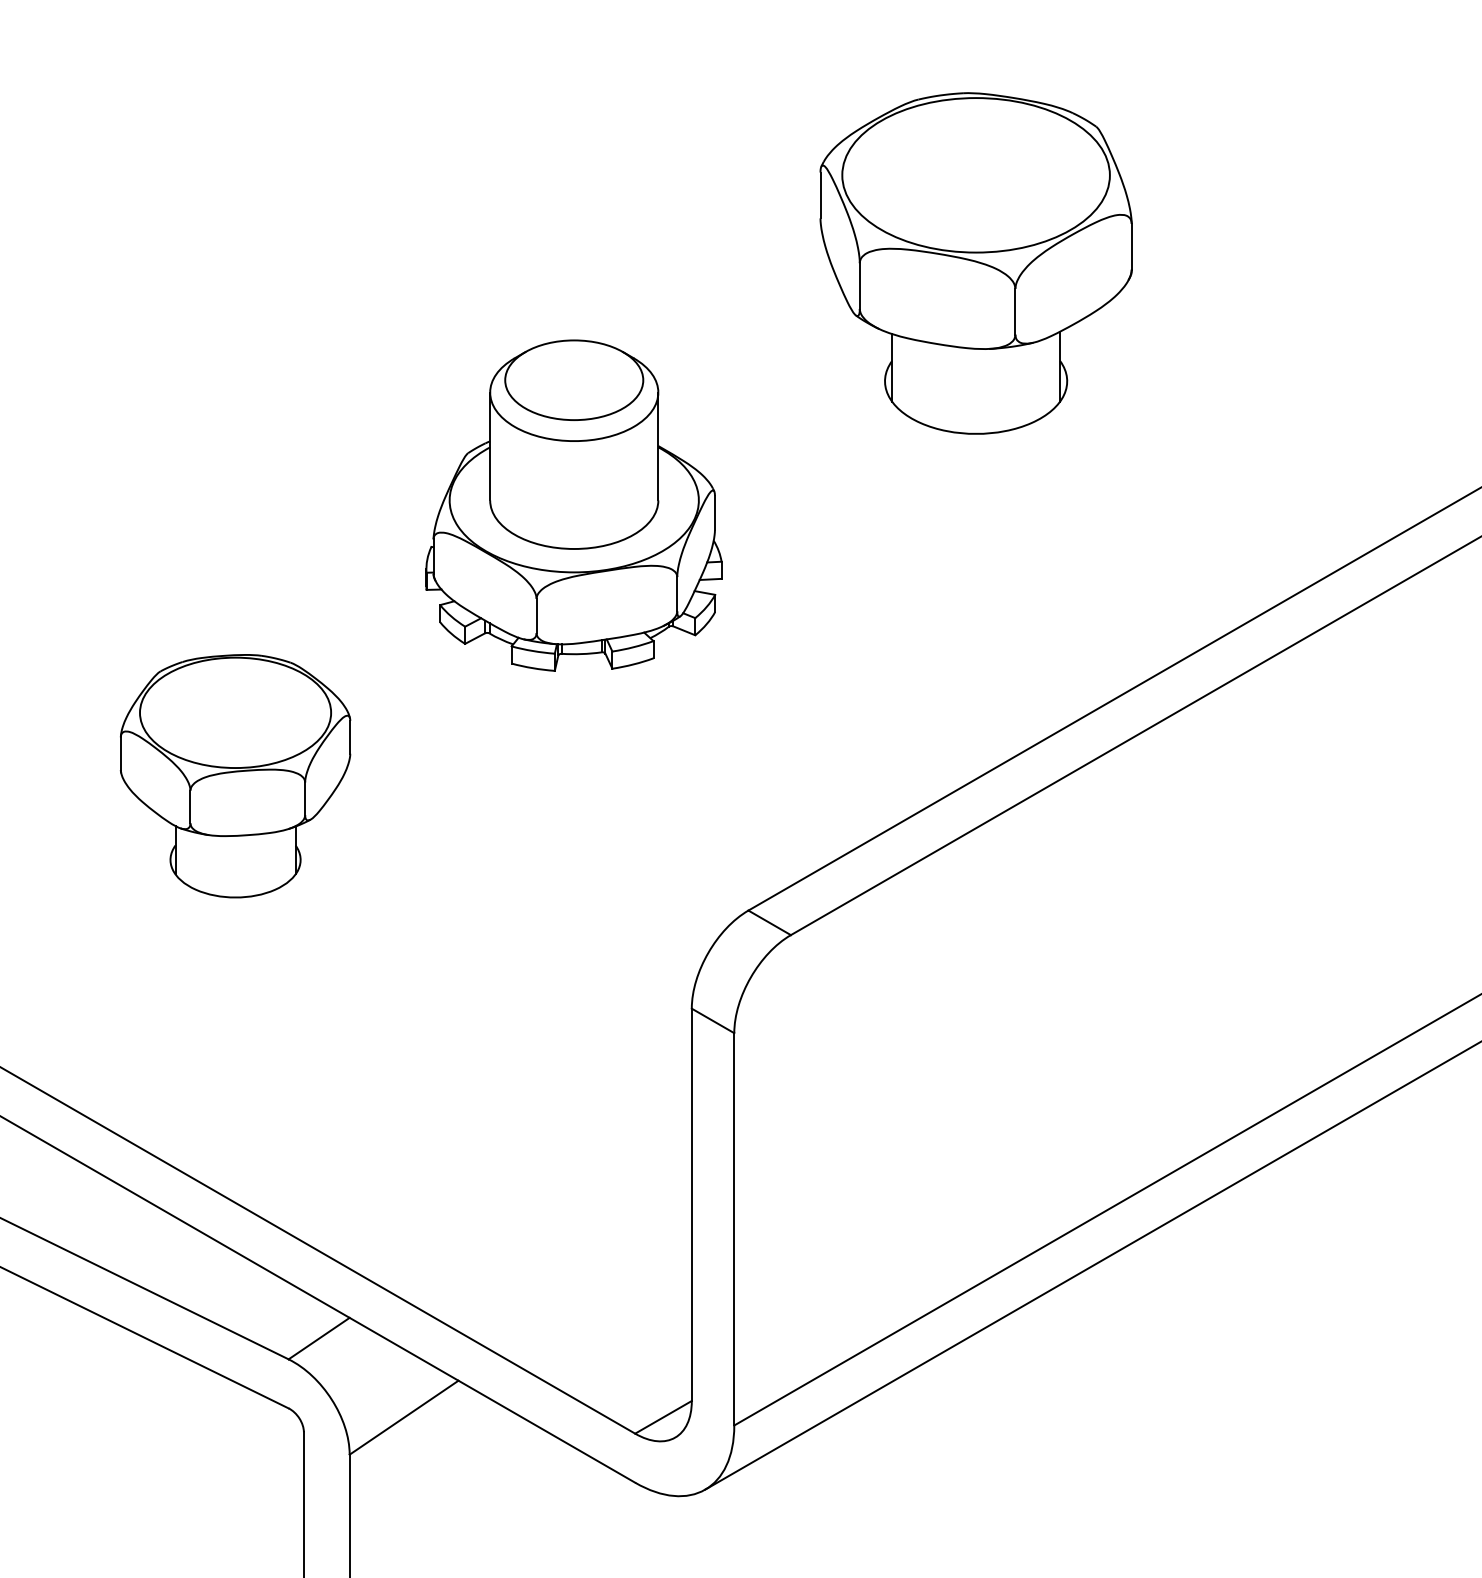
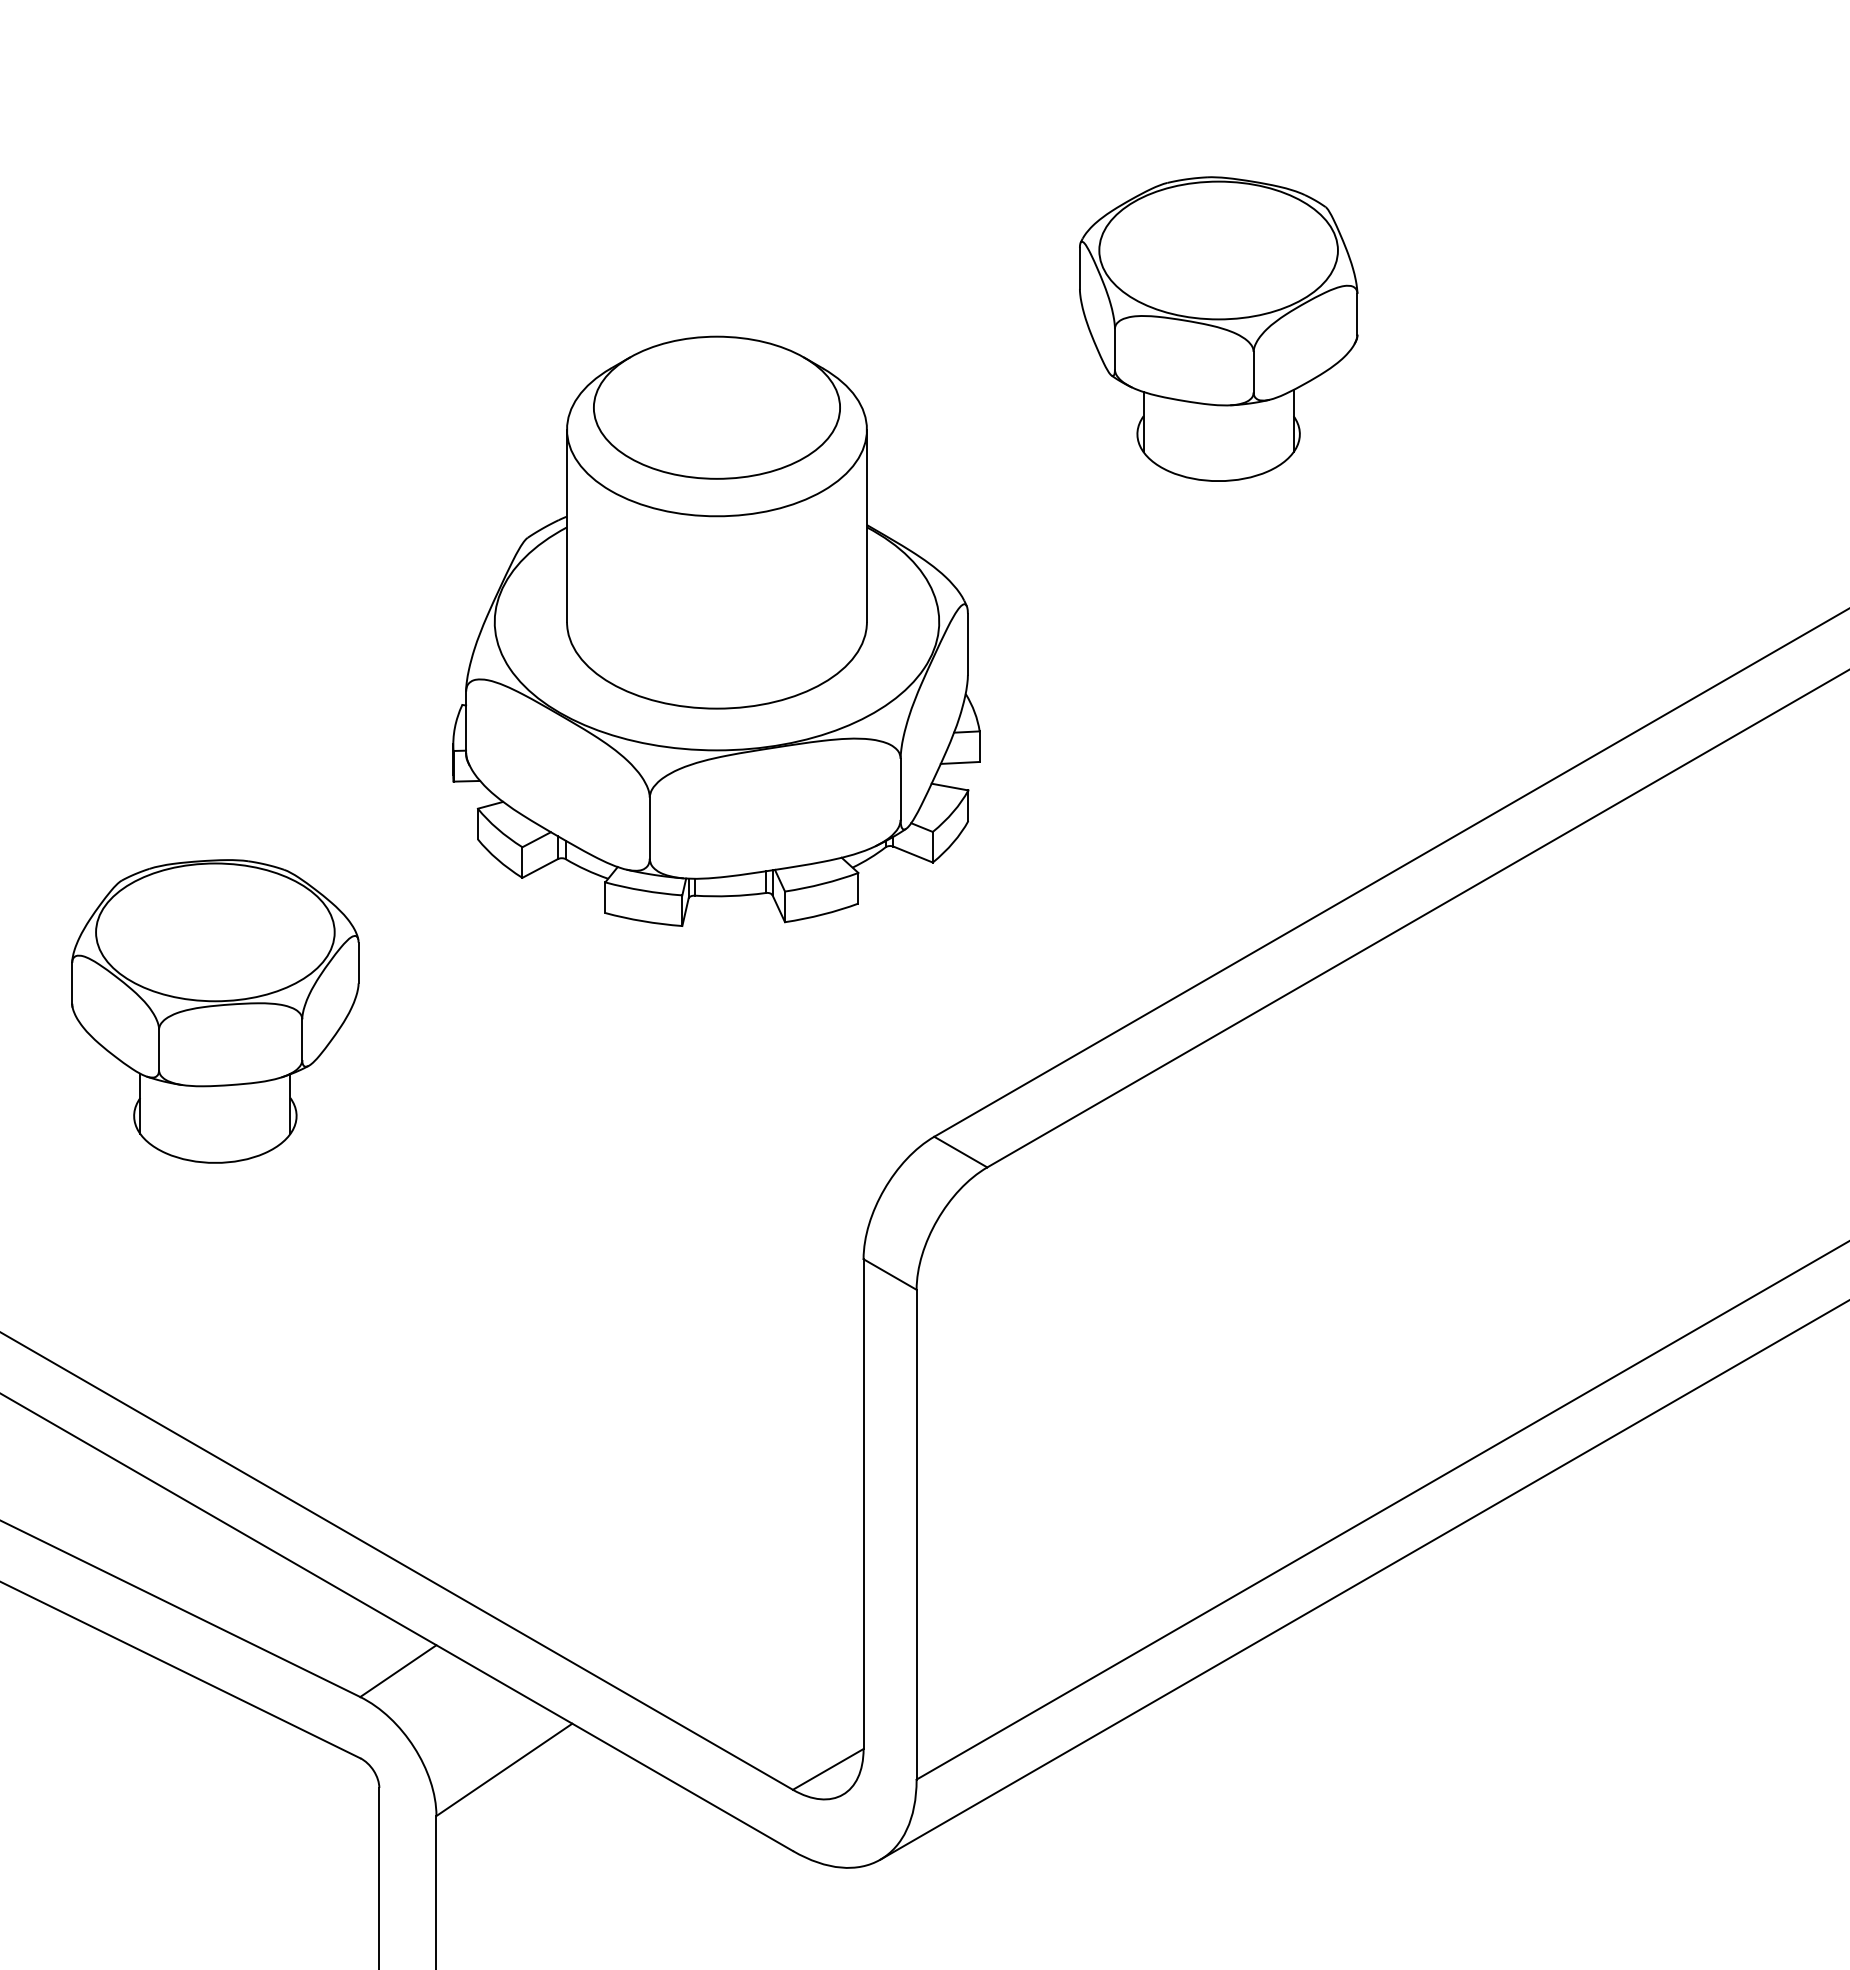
part: (976, 263) -> (1218, 328), size x0.71
part: (573, 505) -> (715, 631), size x1.43
part: (235, 776) -> (215, 1011), moved

